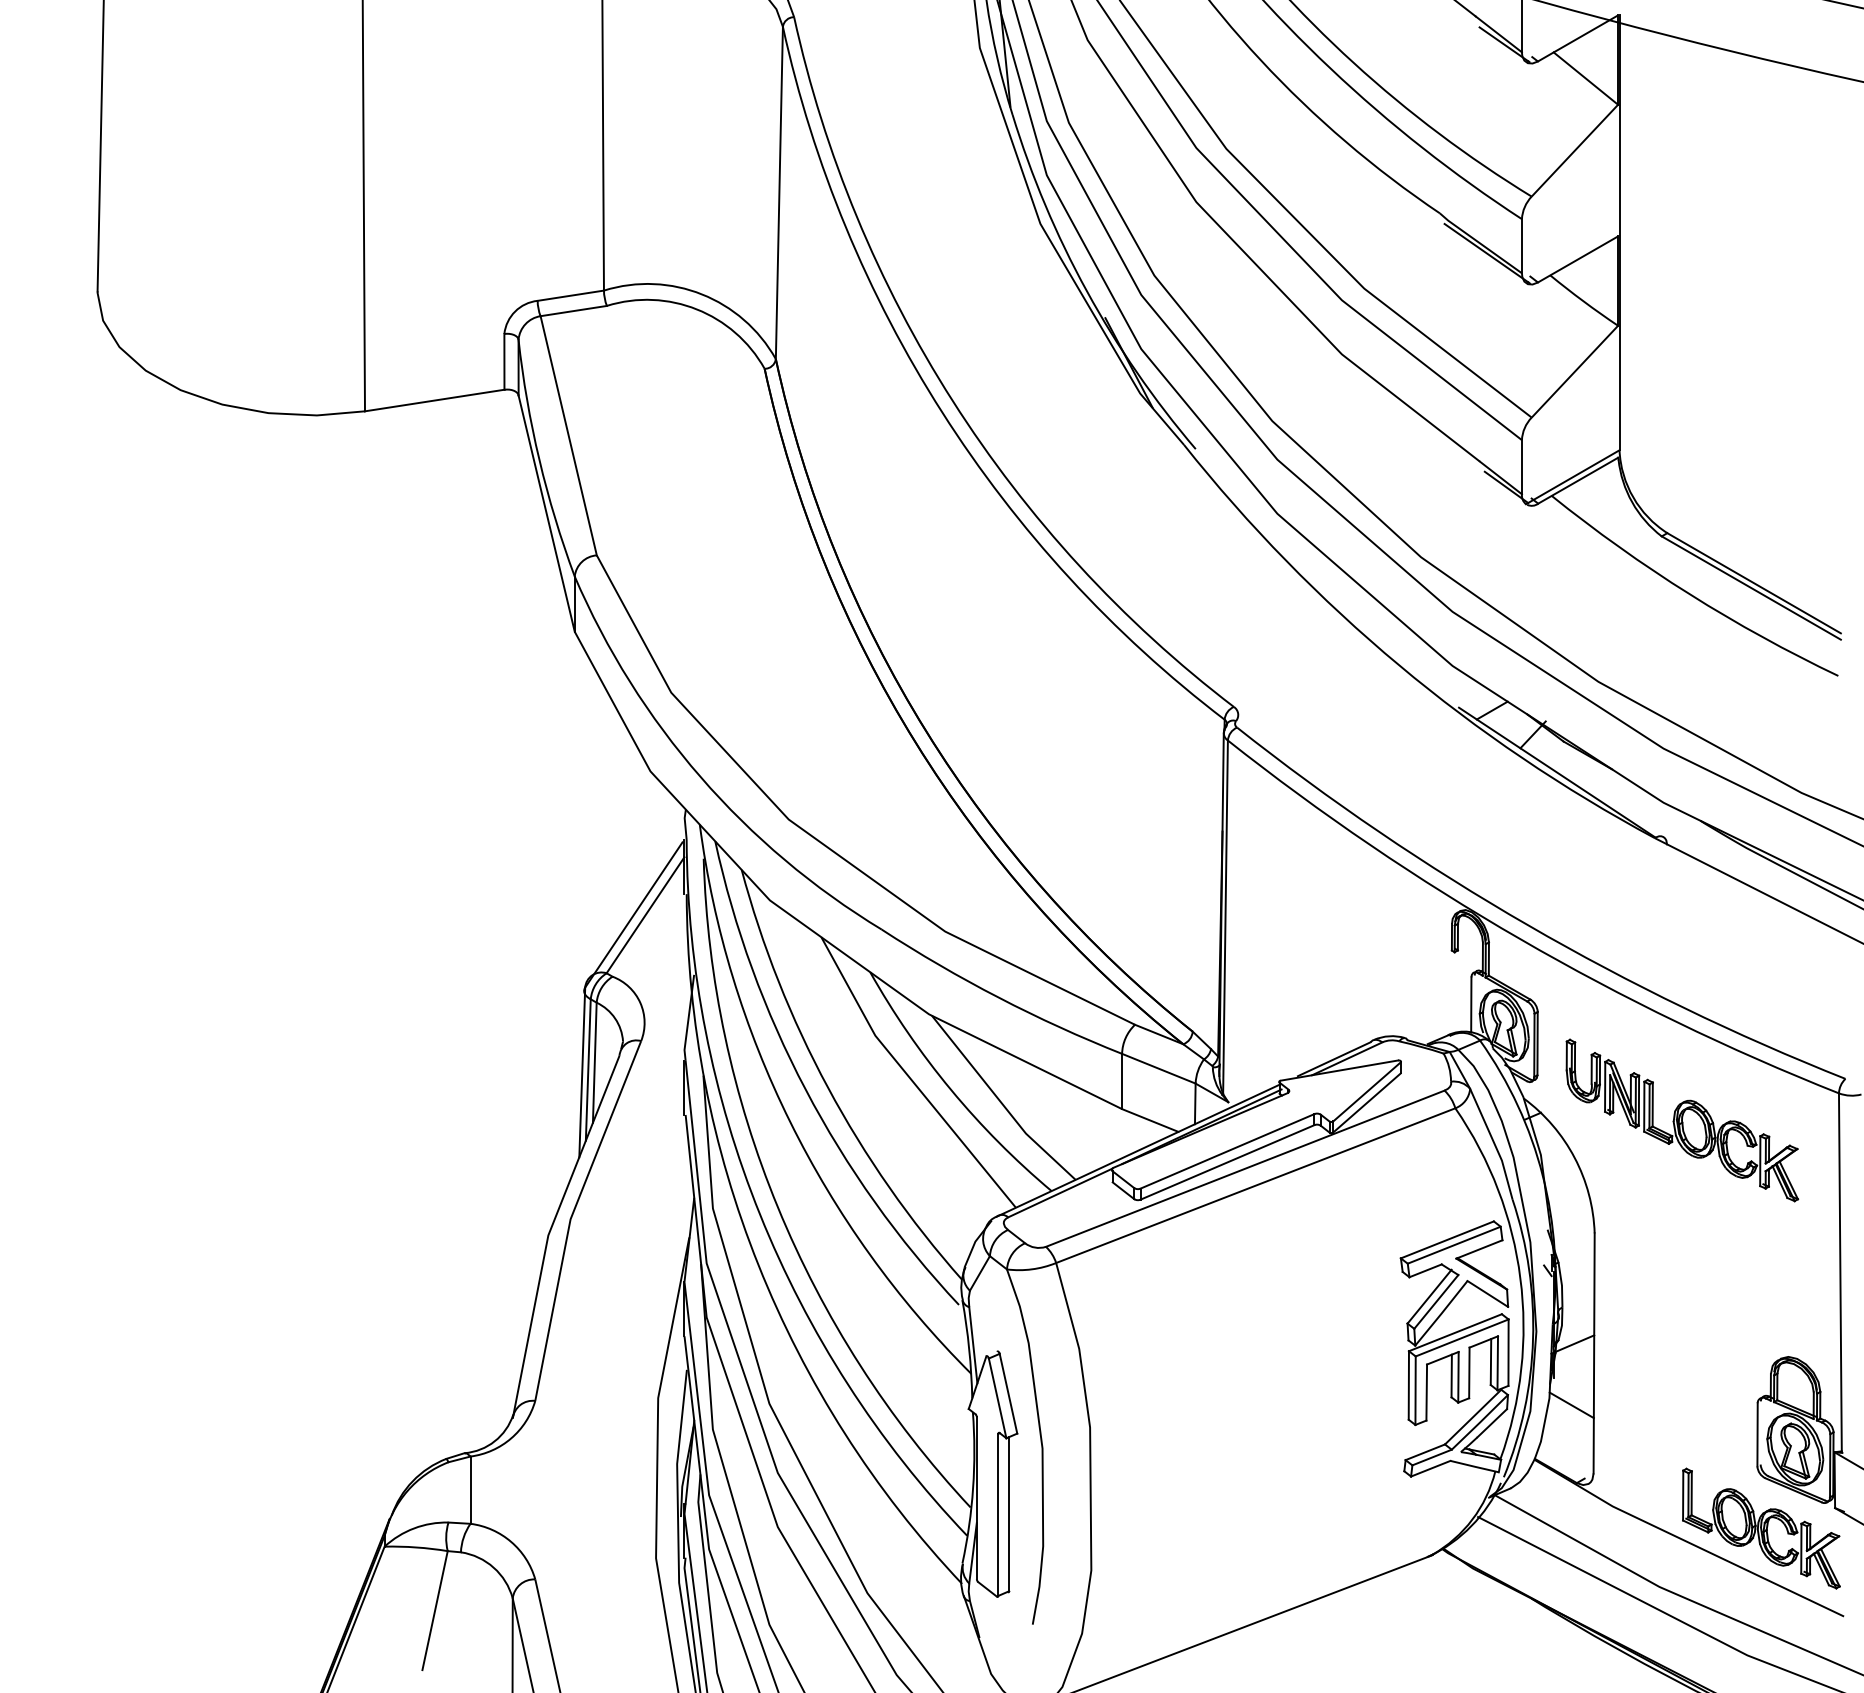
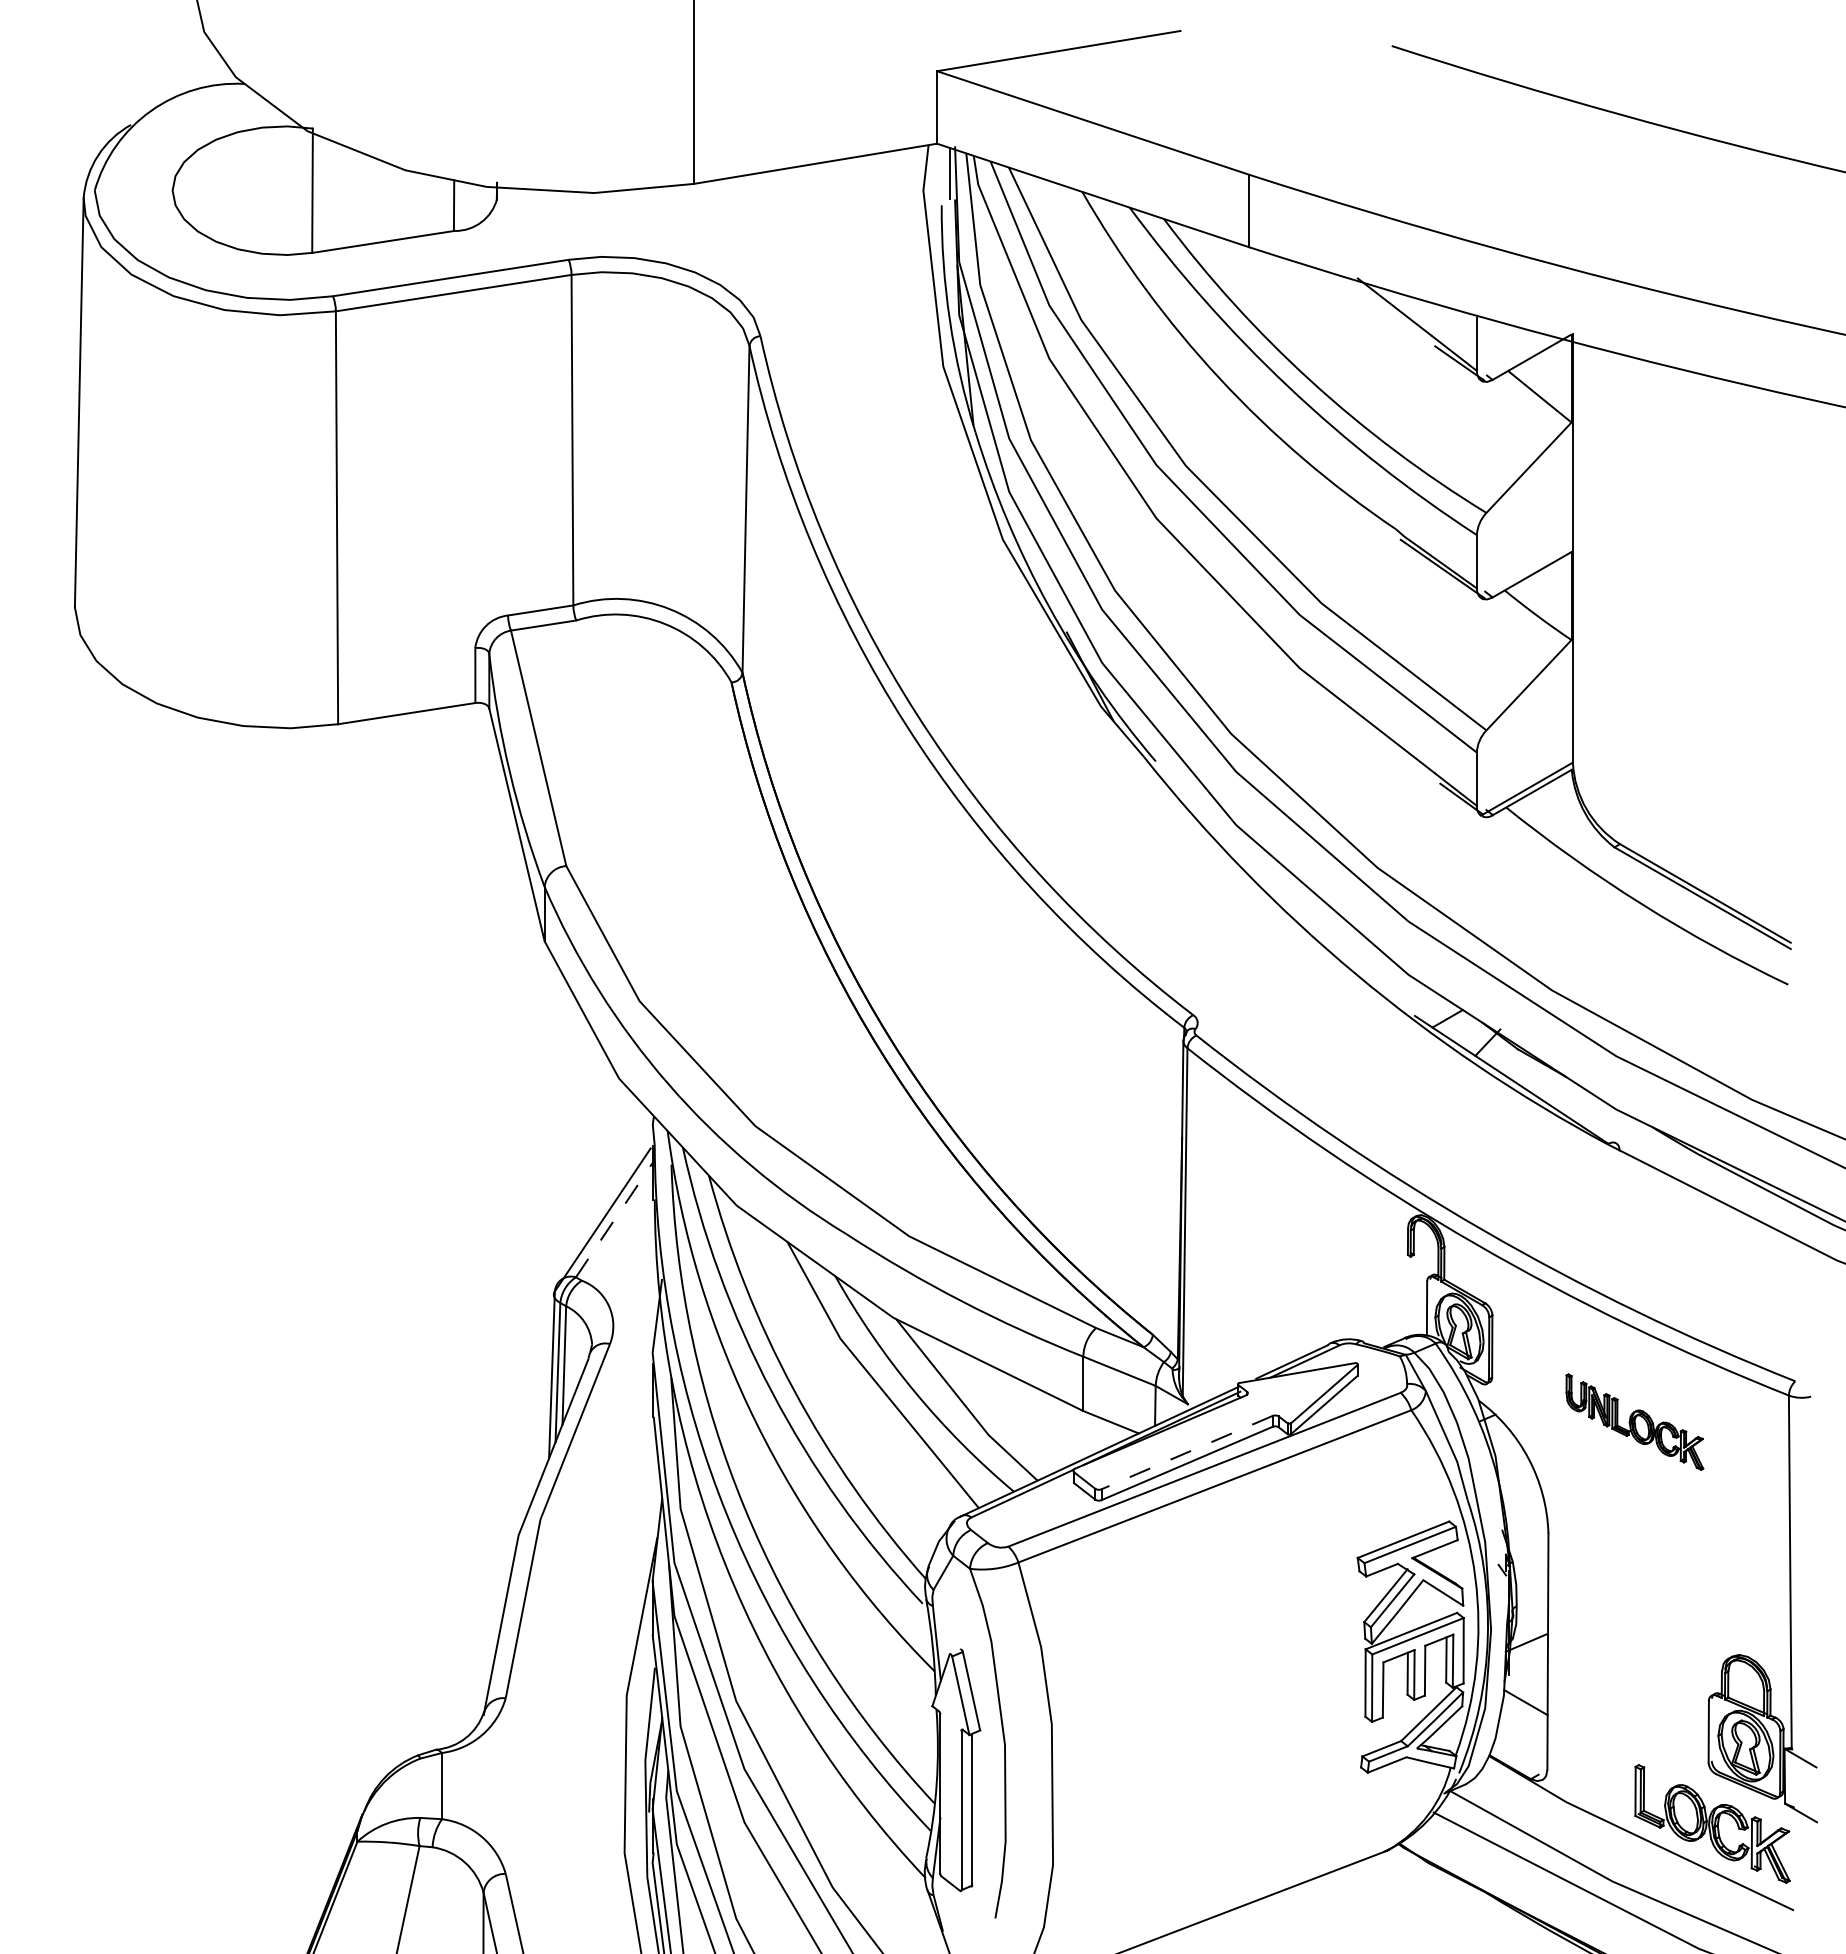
line: (645, 915) -> (614, 1220), solid -> dashed
part: (1682, 1119) -> (1634, 1421), size x0.6
line: (1226, 1151) -> (1186, 1452), solid -> dashed

